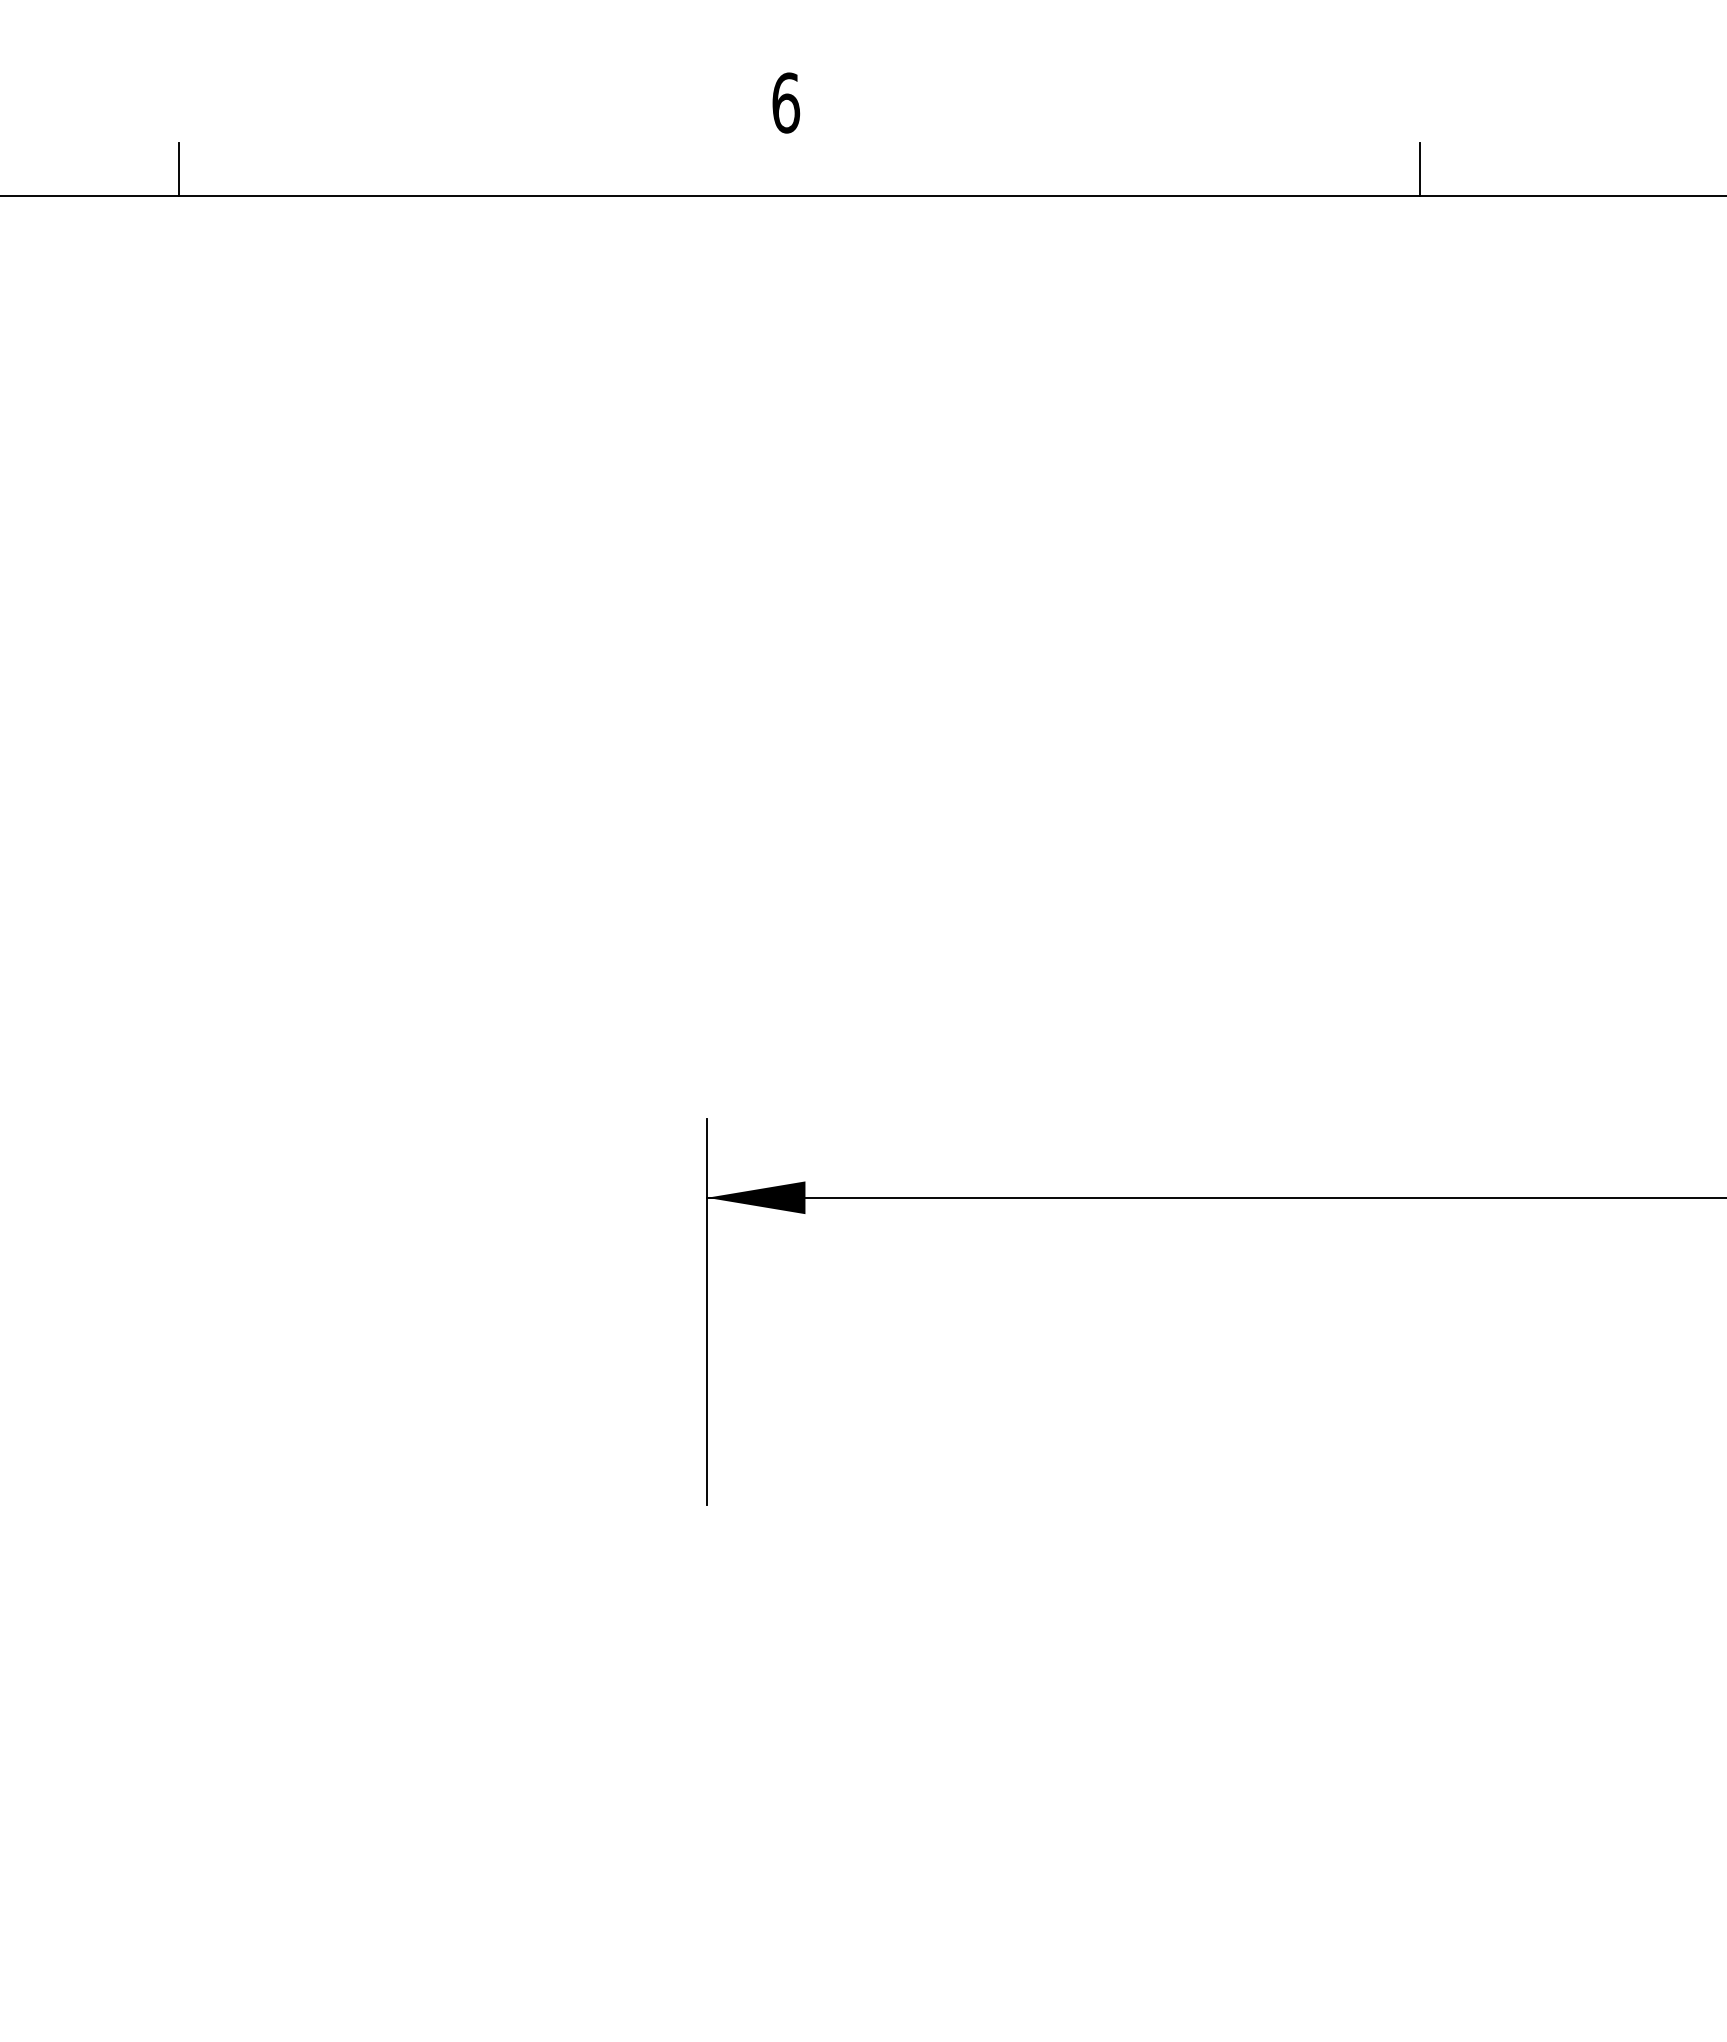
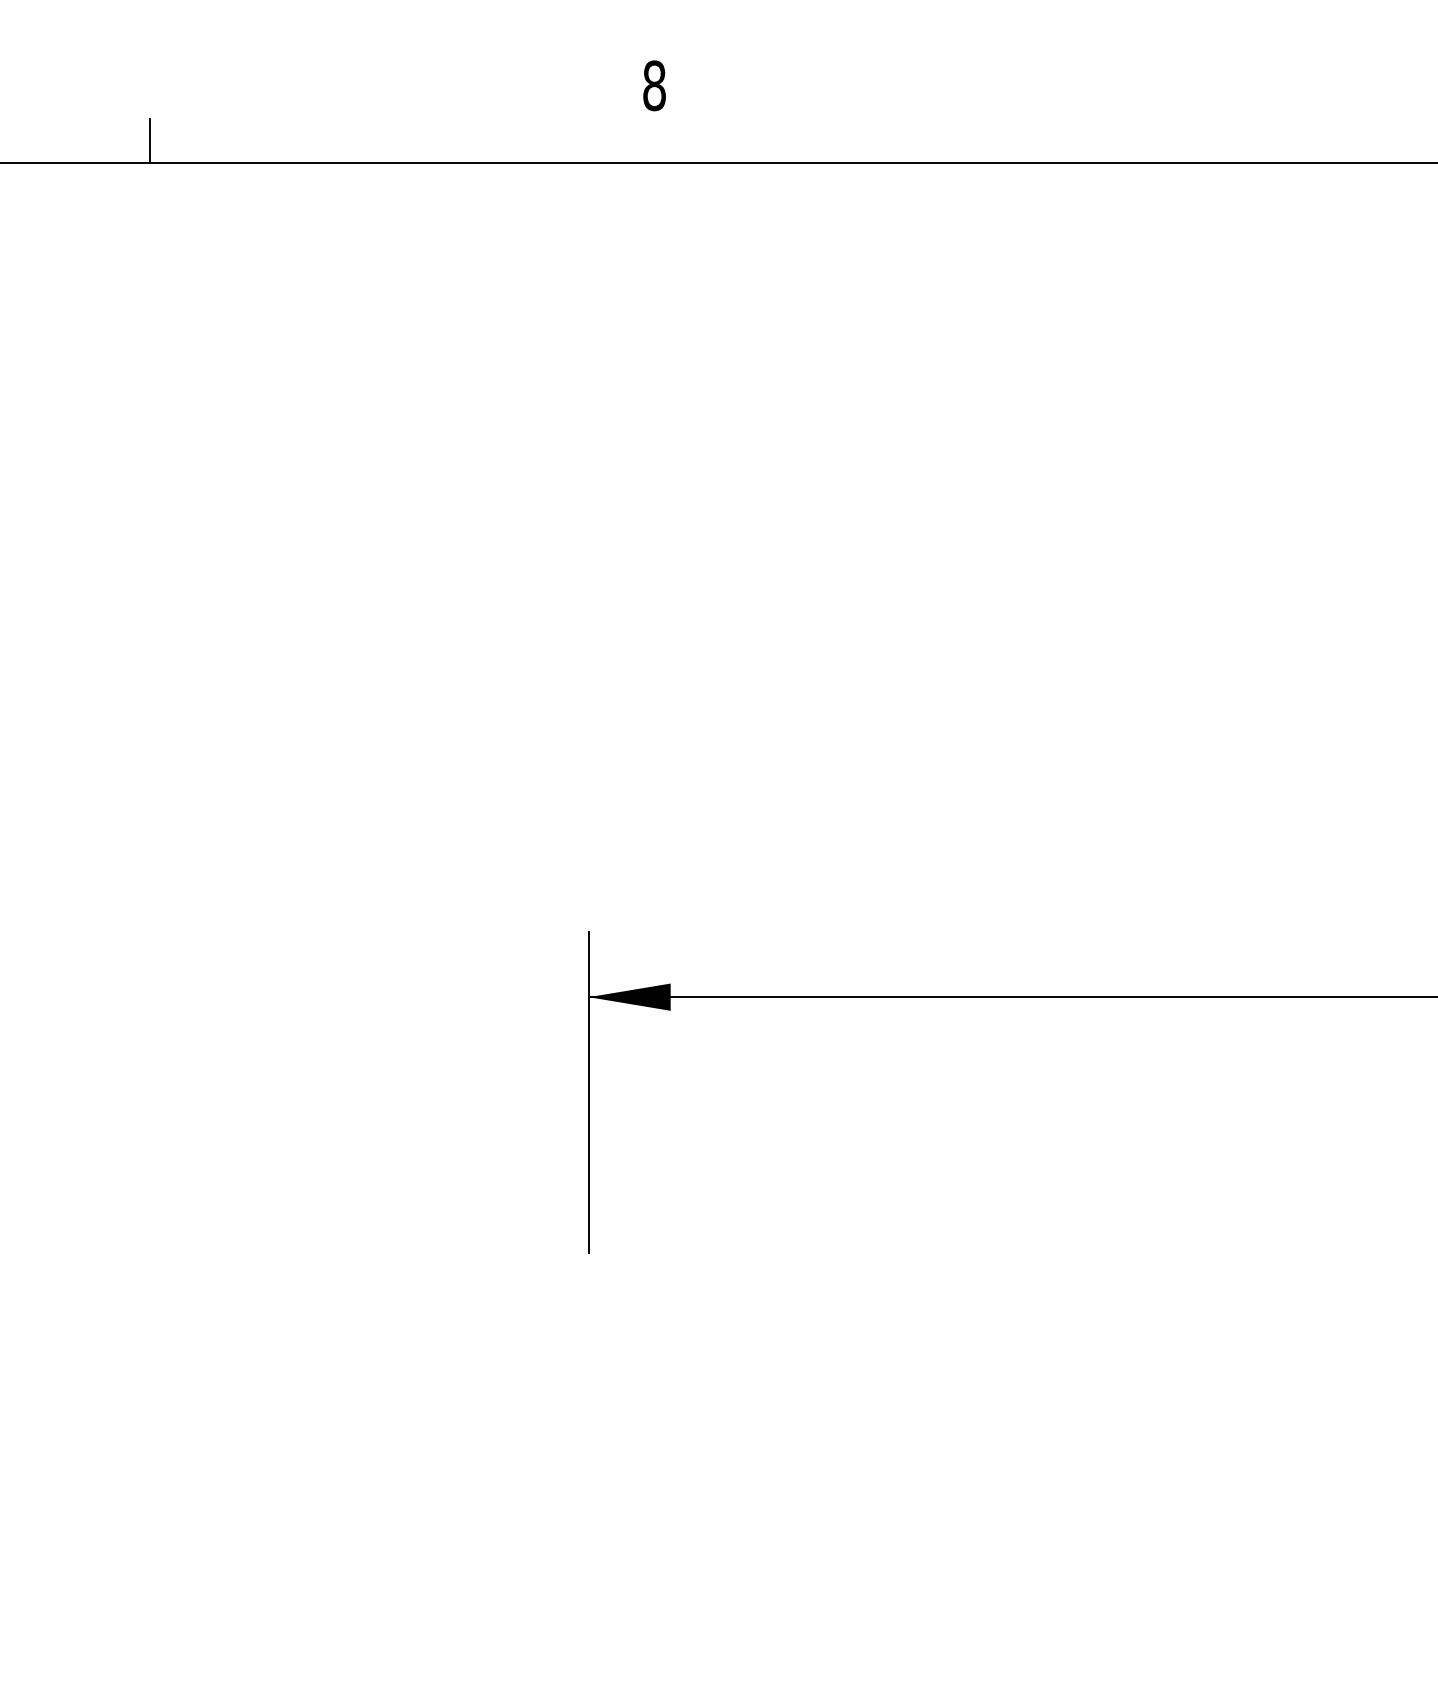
text: (786, 102) -> (654, 85), 6 -> 8
line: (1420, 169) -> (1182, 141), removed

